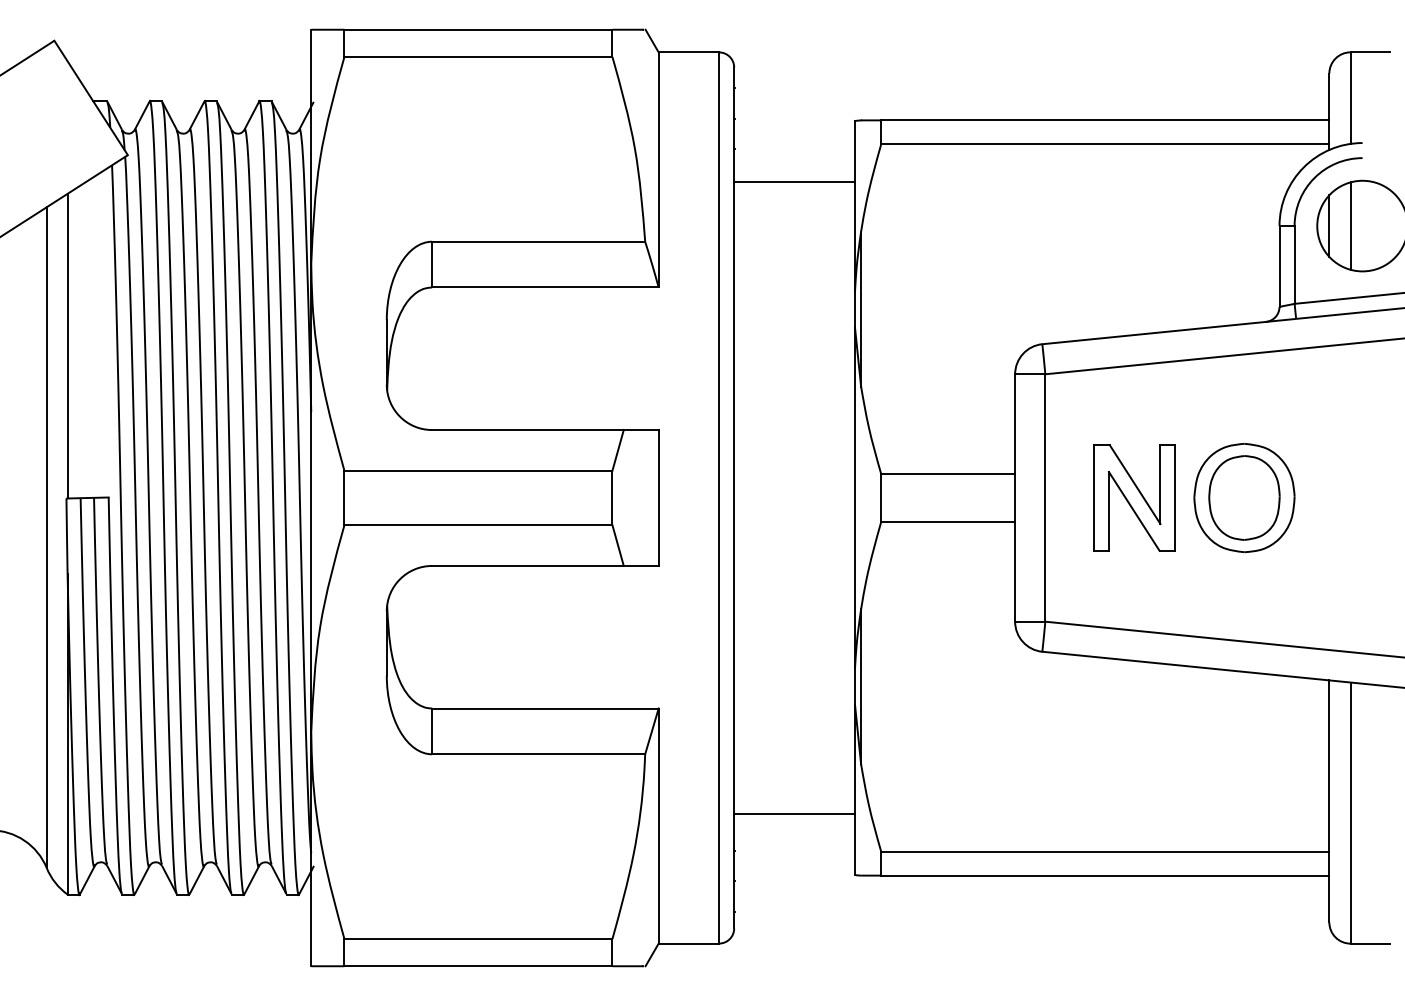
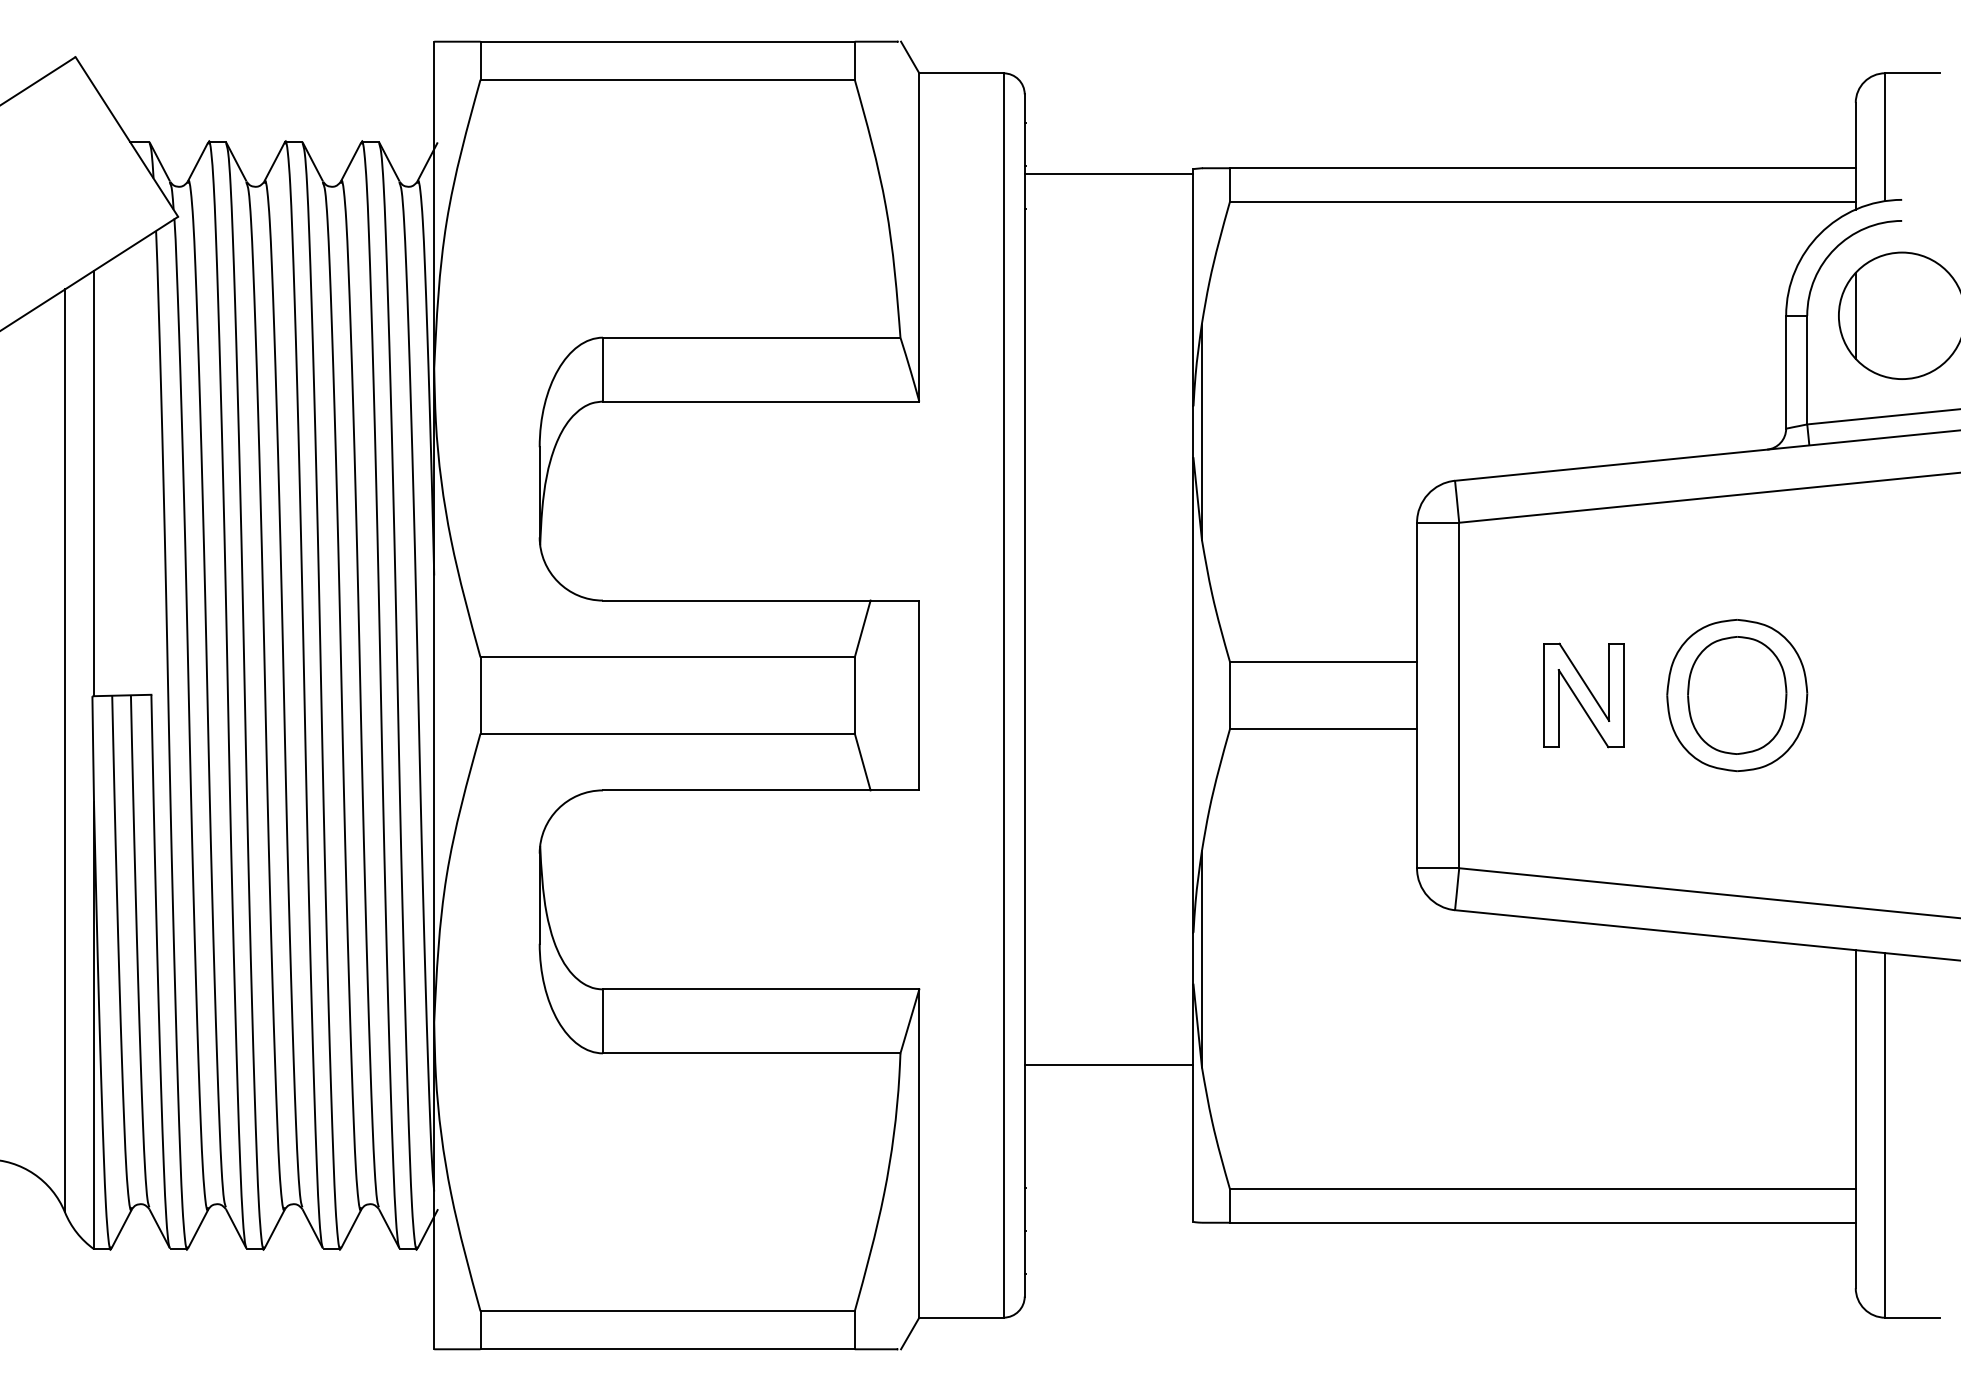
line: (794, 182) -> (1108, 173), moved
line: (1350, 225) -> (1885, 315), removed
part: (1134, 498) -> (1583, 695), size x0.7
line: (794, 813) -> (1108, 1065), moved

